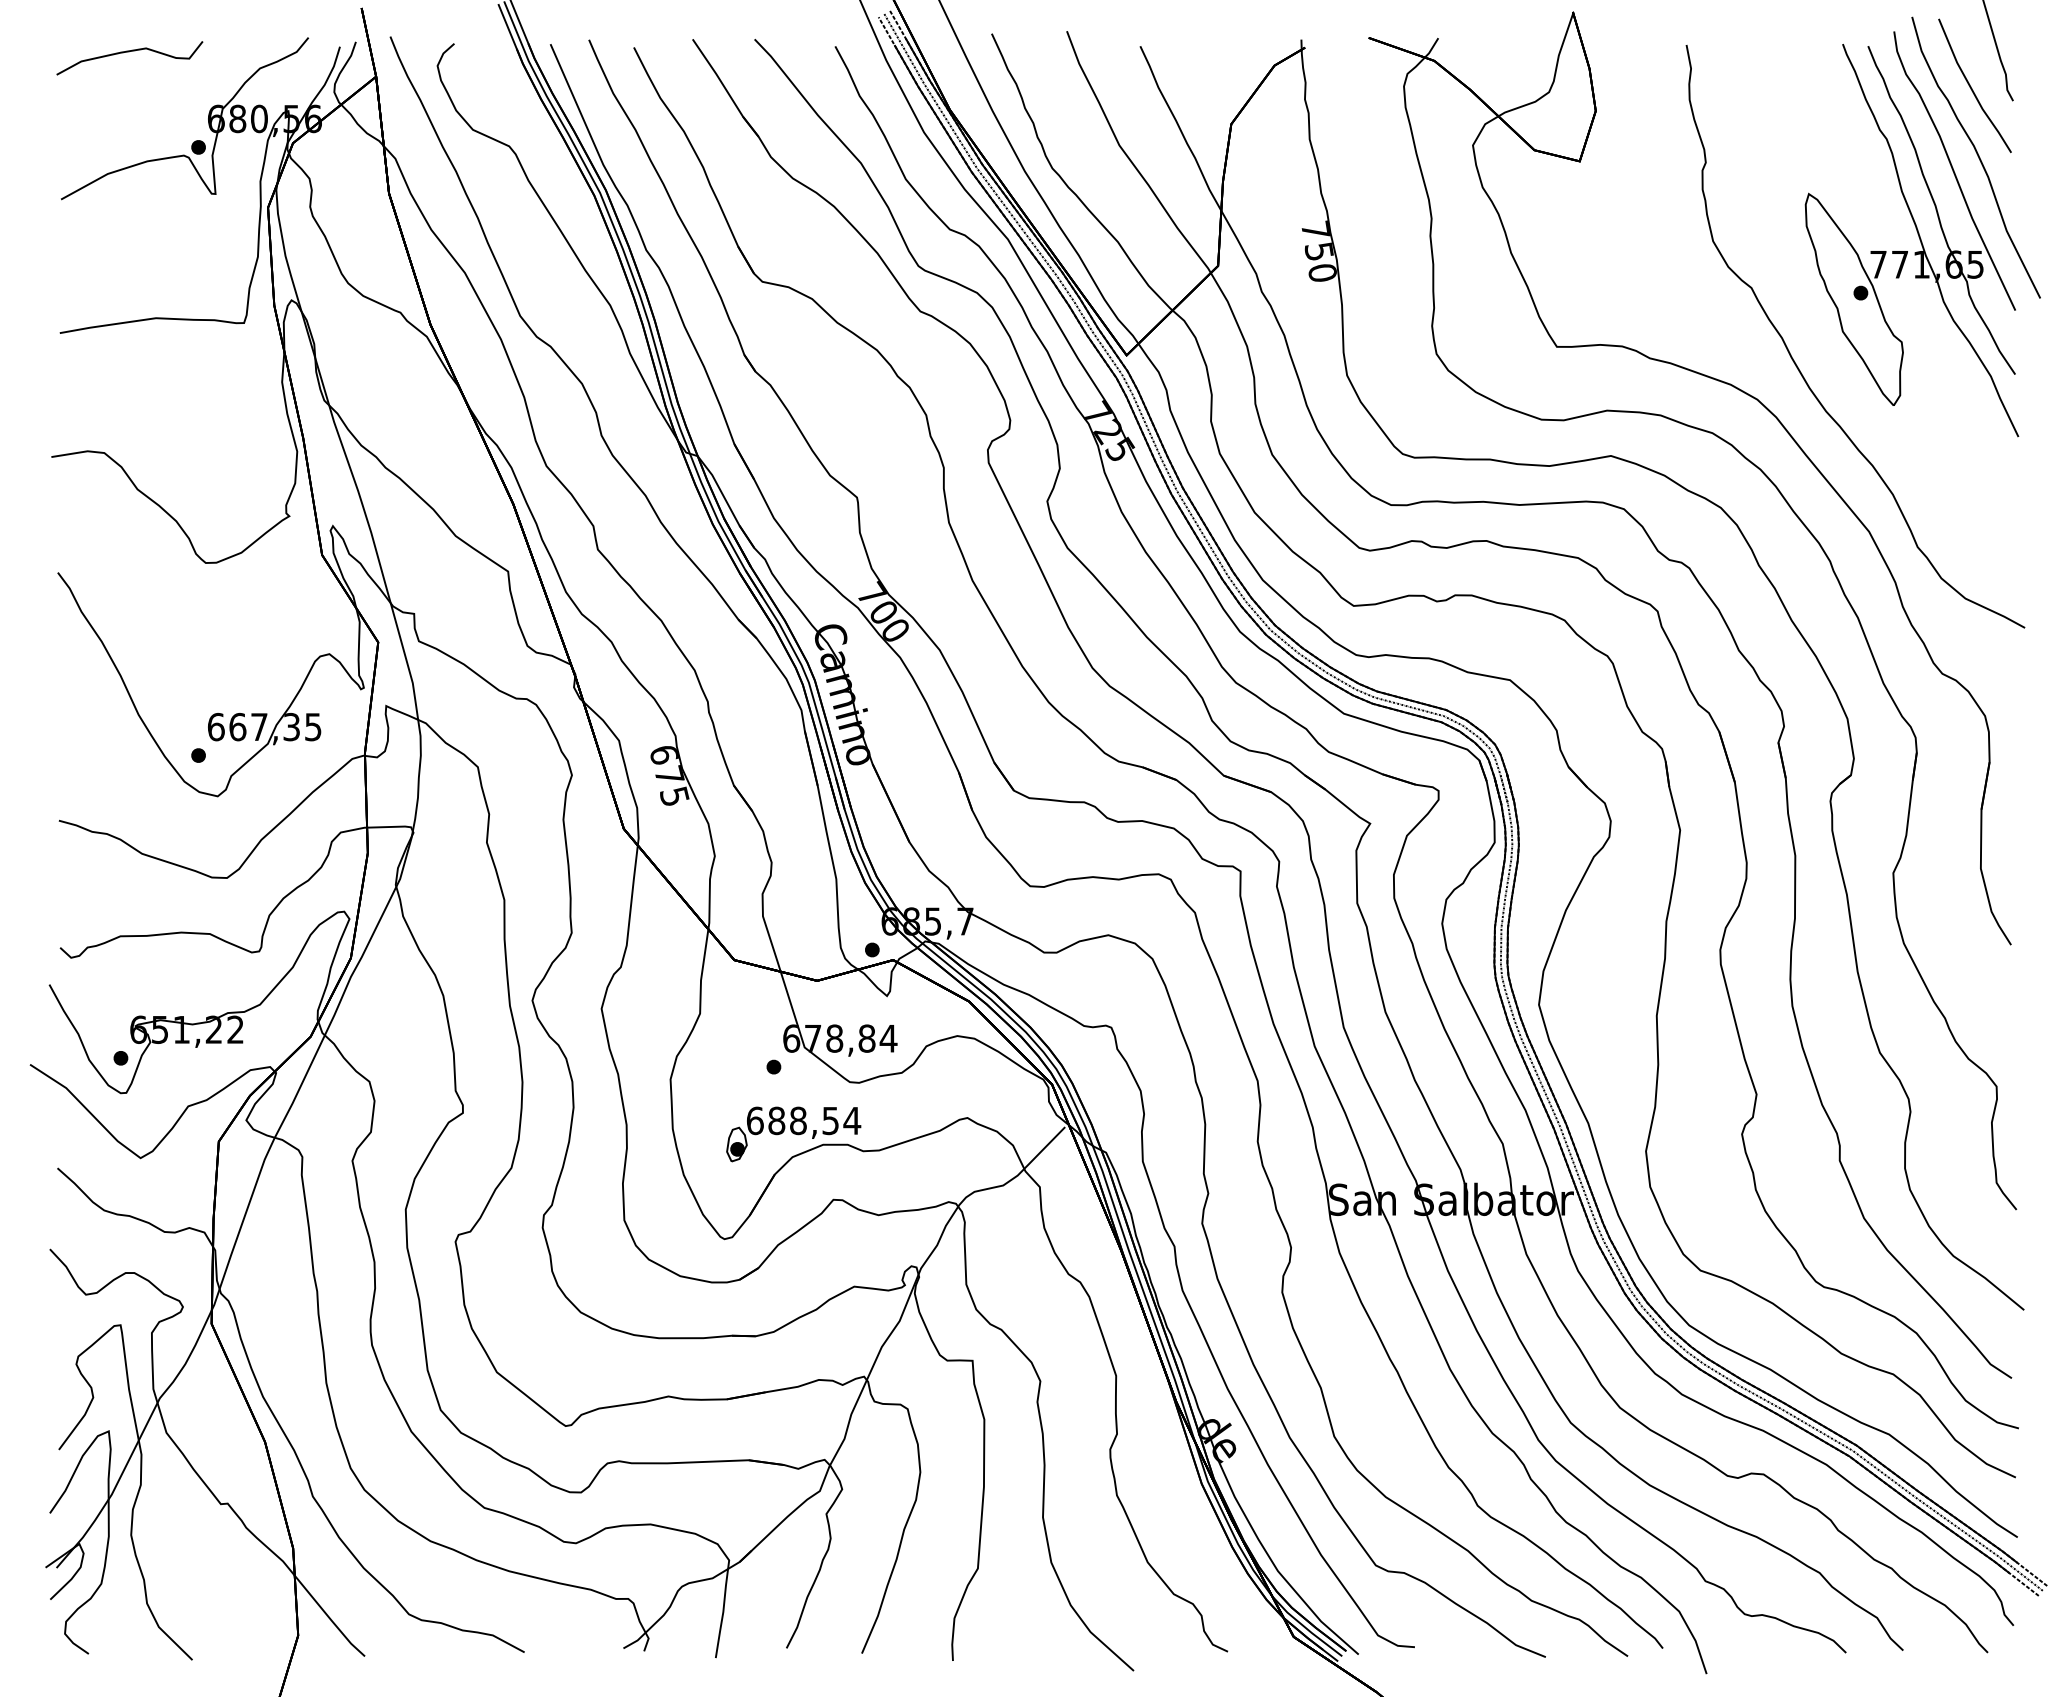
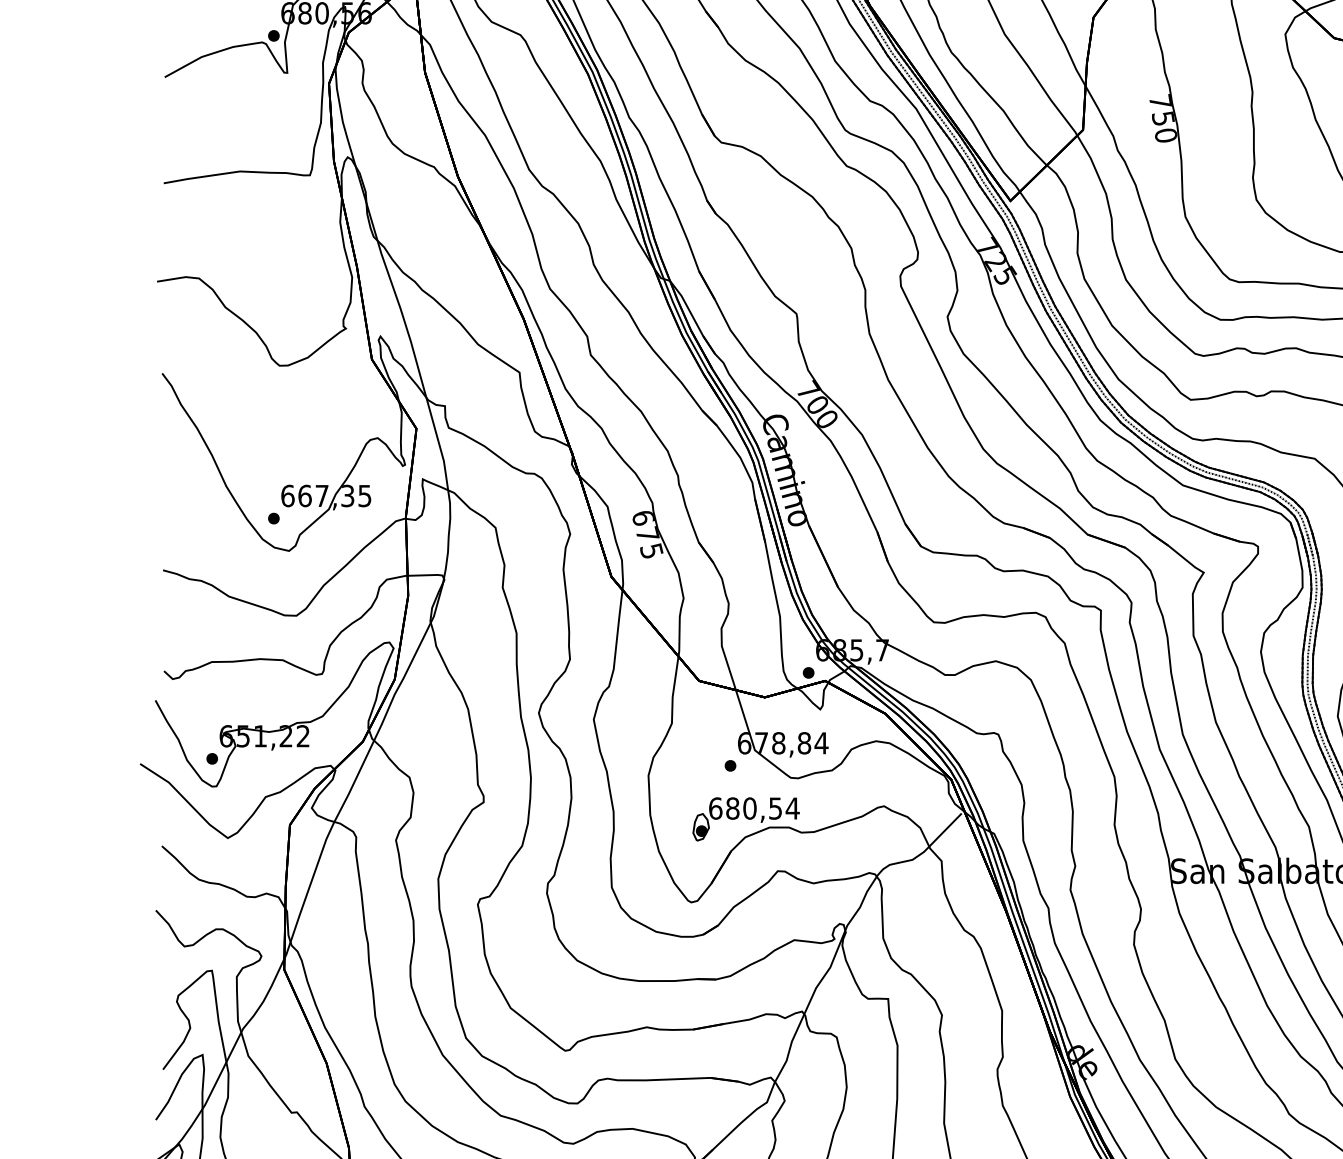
text: (798, 1120) -> (750, 808), 688,54 -> 680,54

